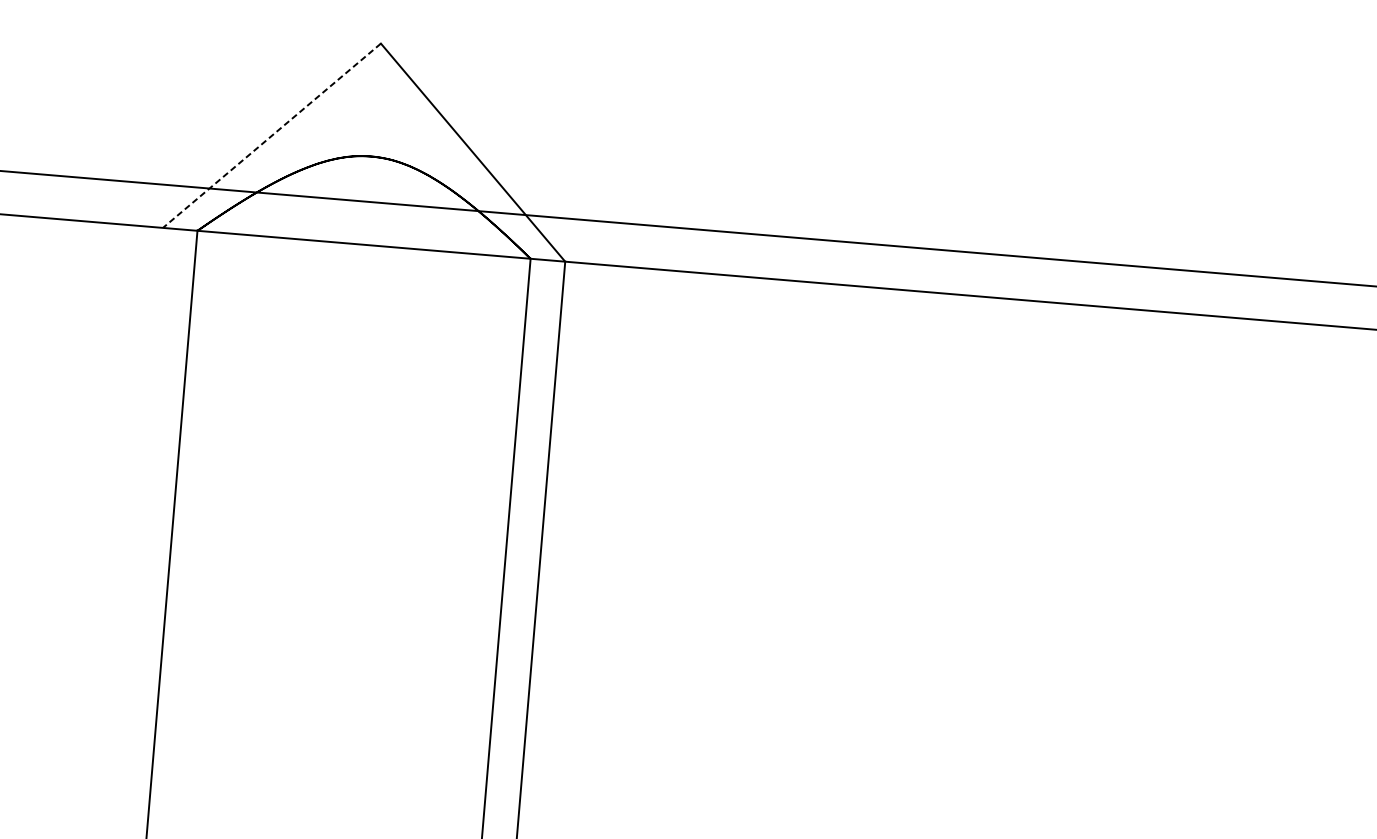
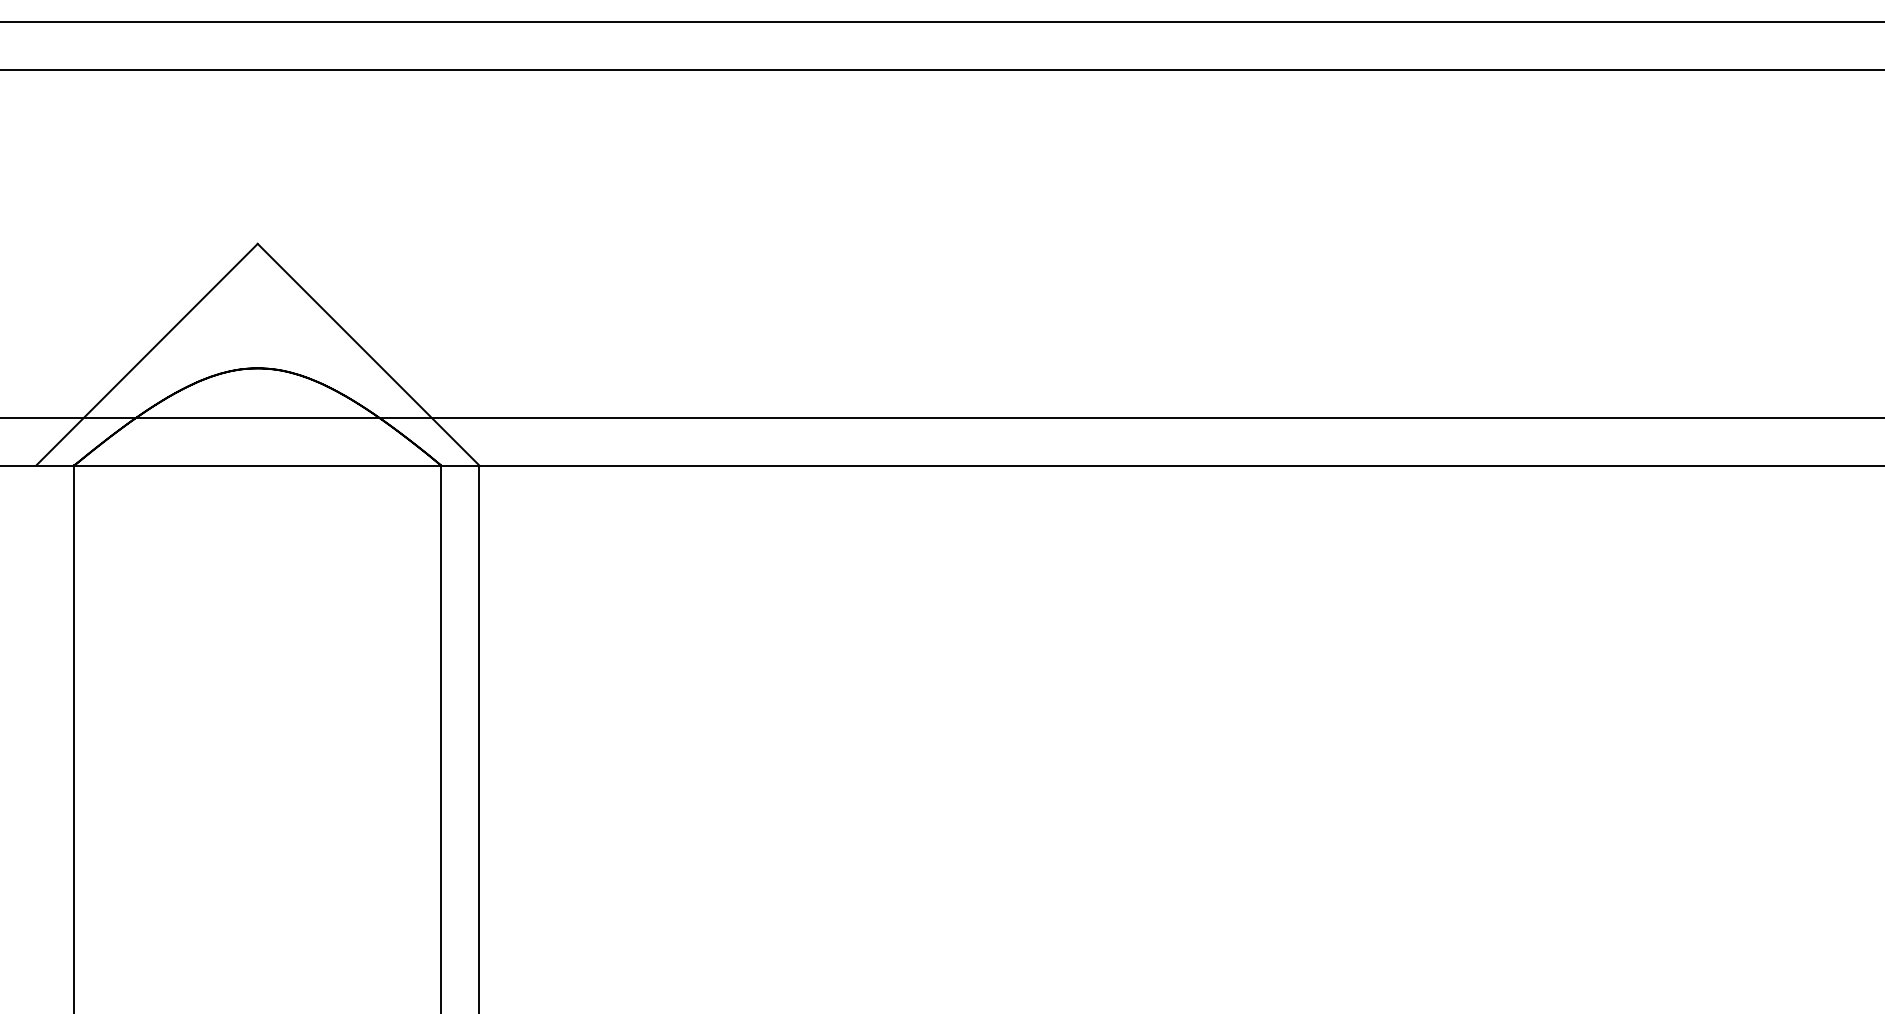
line: (271, 135) -> (146, 354), dashed -> solid

